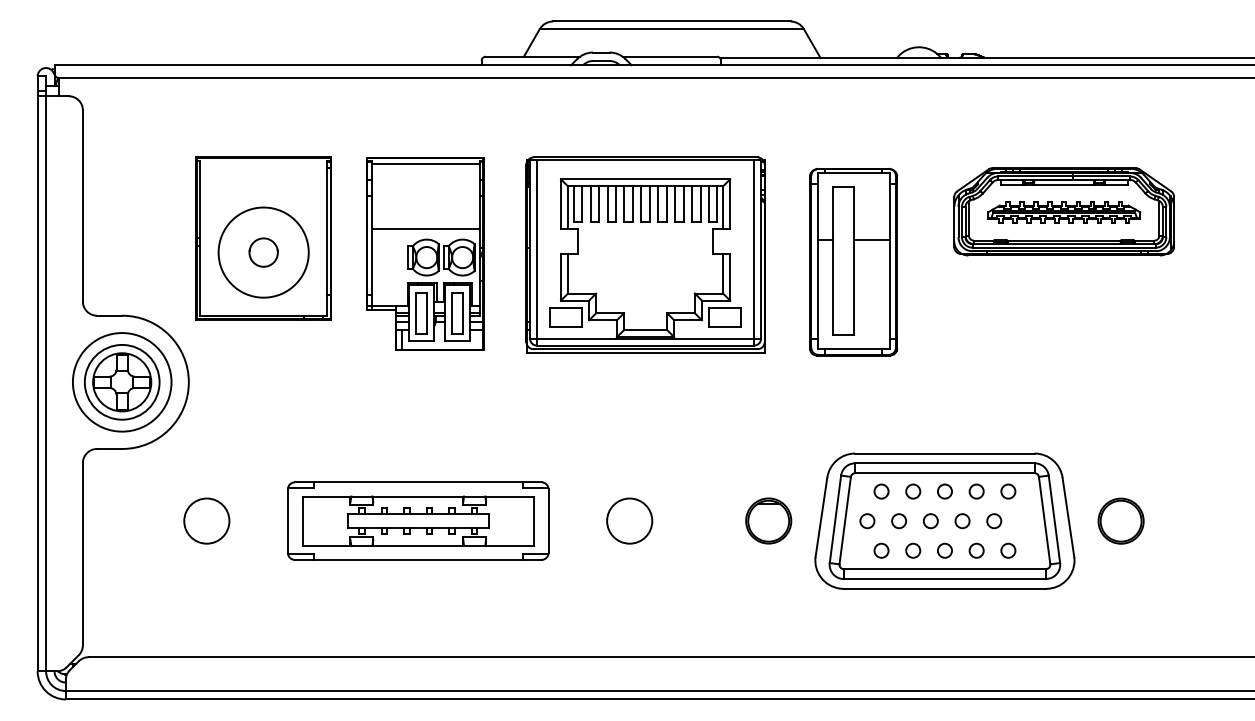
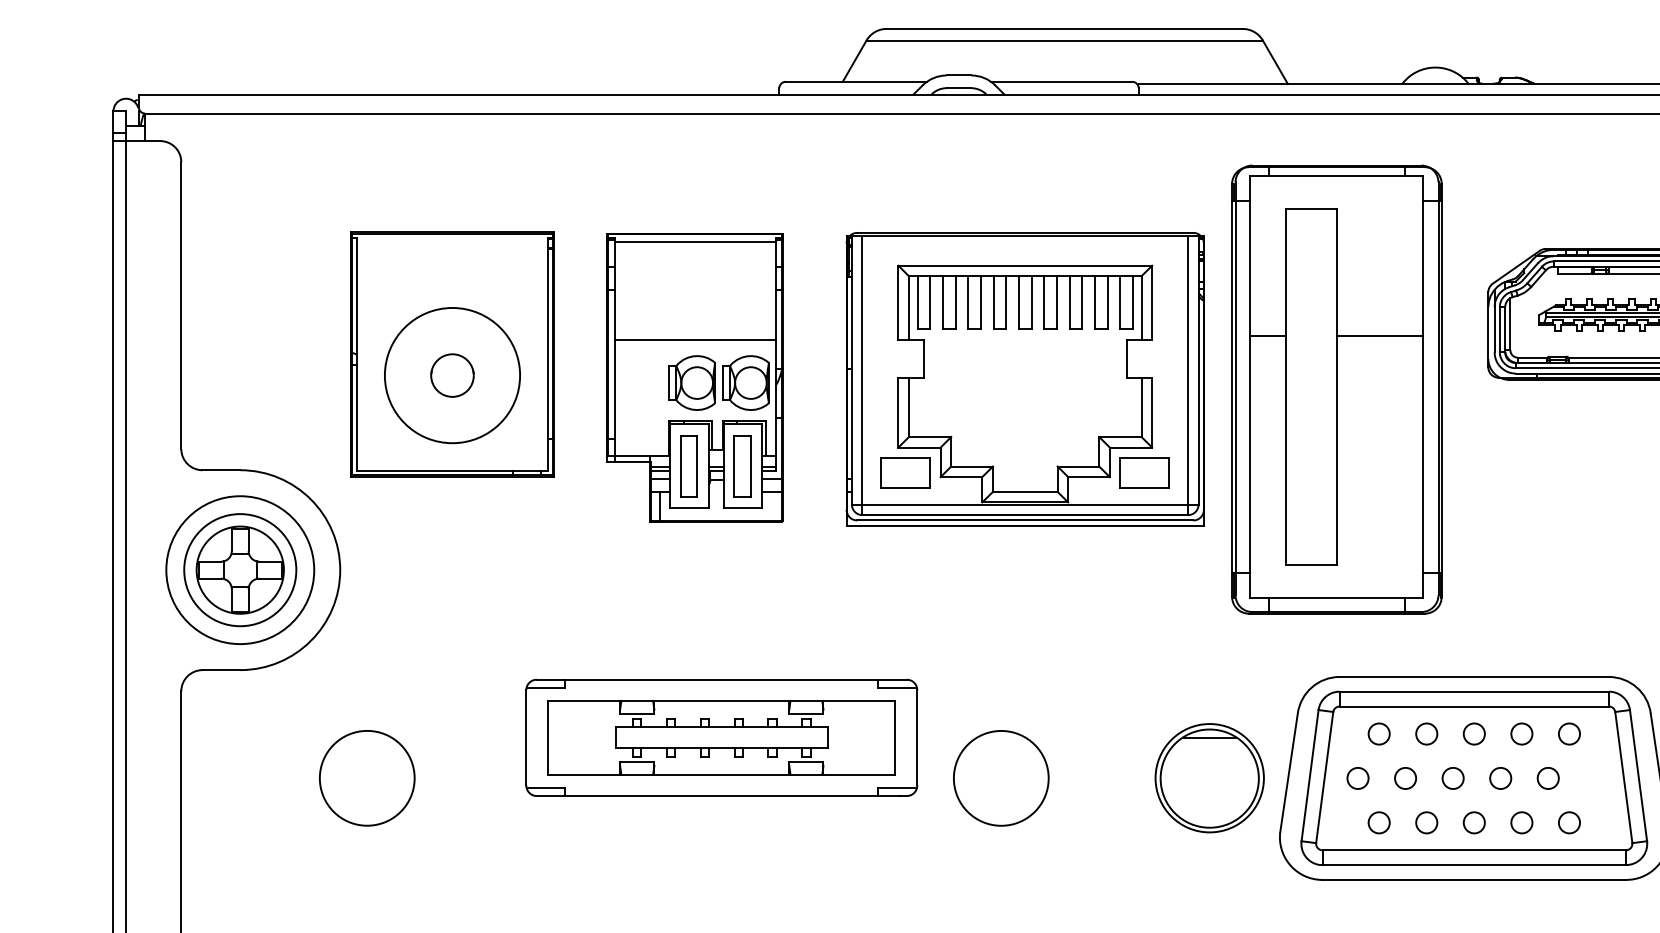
part: (853, 262) -> (1337, 390), size x1.6
circle: (206, 520) -> (366, 777), size x1.4
part: (418, 520) -> (722, 736), moved
circle: (629, 520) -> (1001, 777), size x1.4
part: (768, 520) -> (1209, 777), size x1.6

